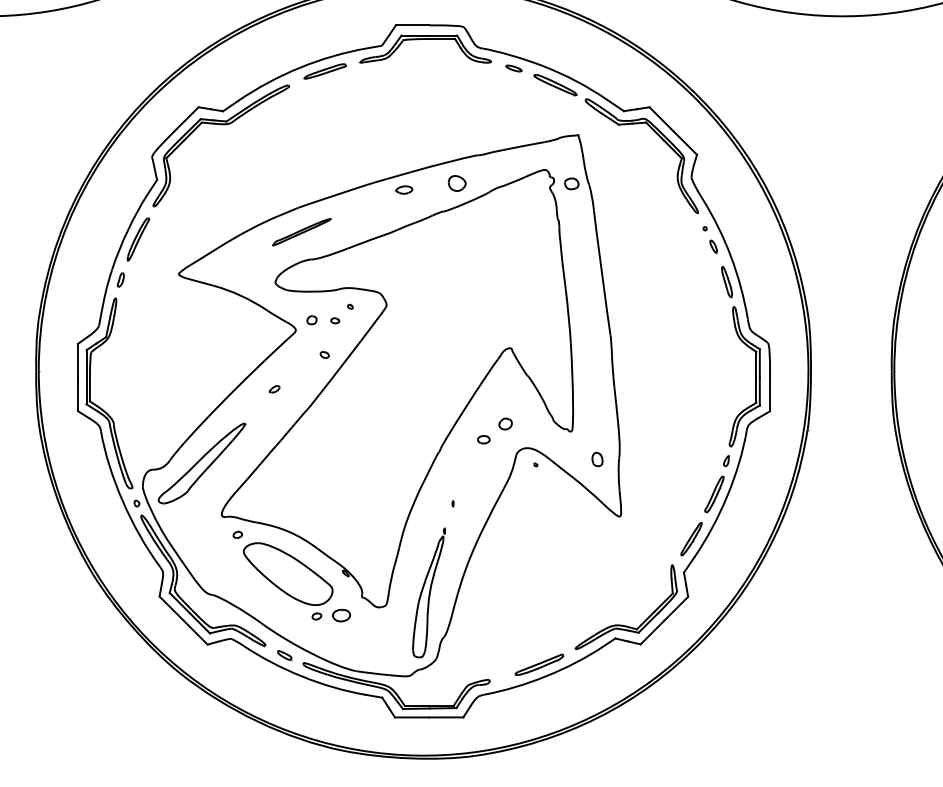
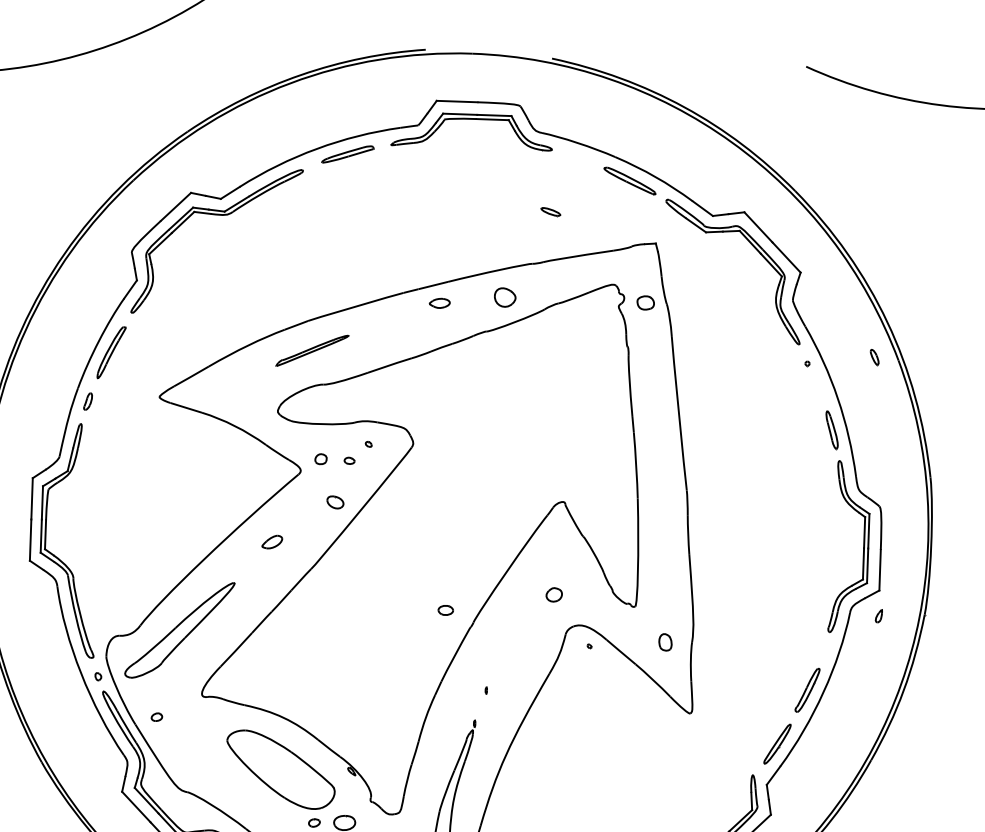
part: (513, 68) -> (550, 211), moved
part: (713, 246) -> (874, 357), moved
part: (324, 354) -> (334, 501), size x1.6
part: (274, 389) -> (272, 542), size x1.6
part: (483, 439) -> (445, 610), moved
part: (726, 461) -> (878, 616), moved
part: (237, 534) -> (156, 716), moved

